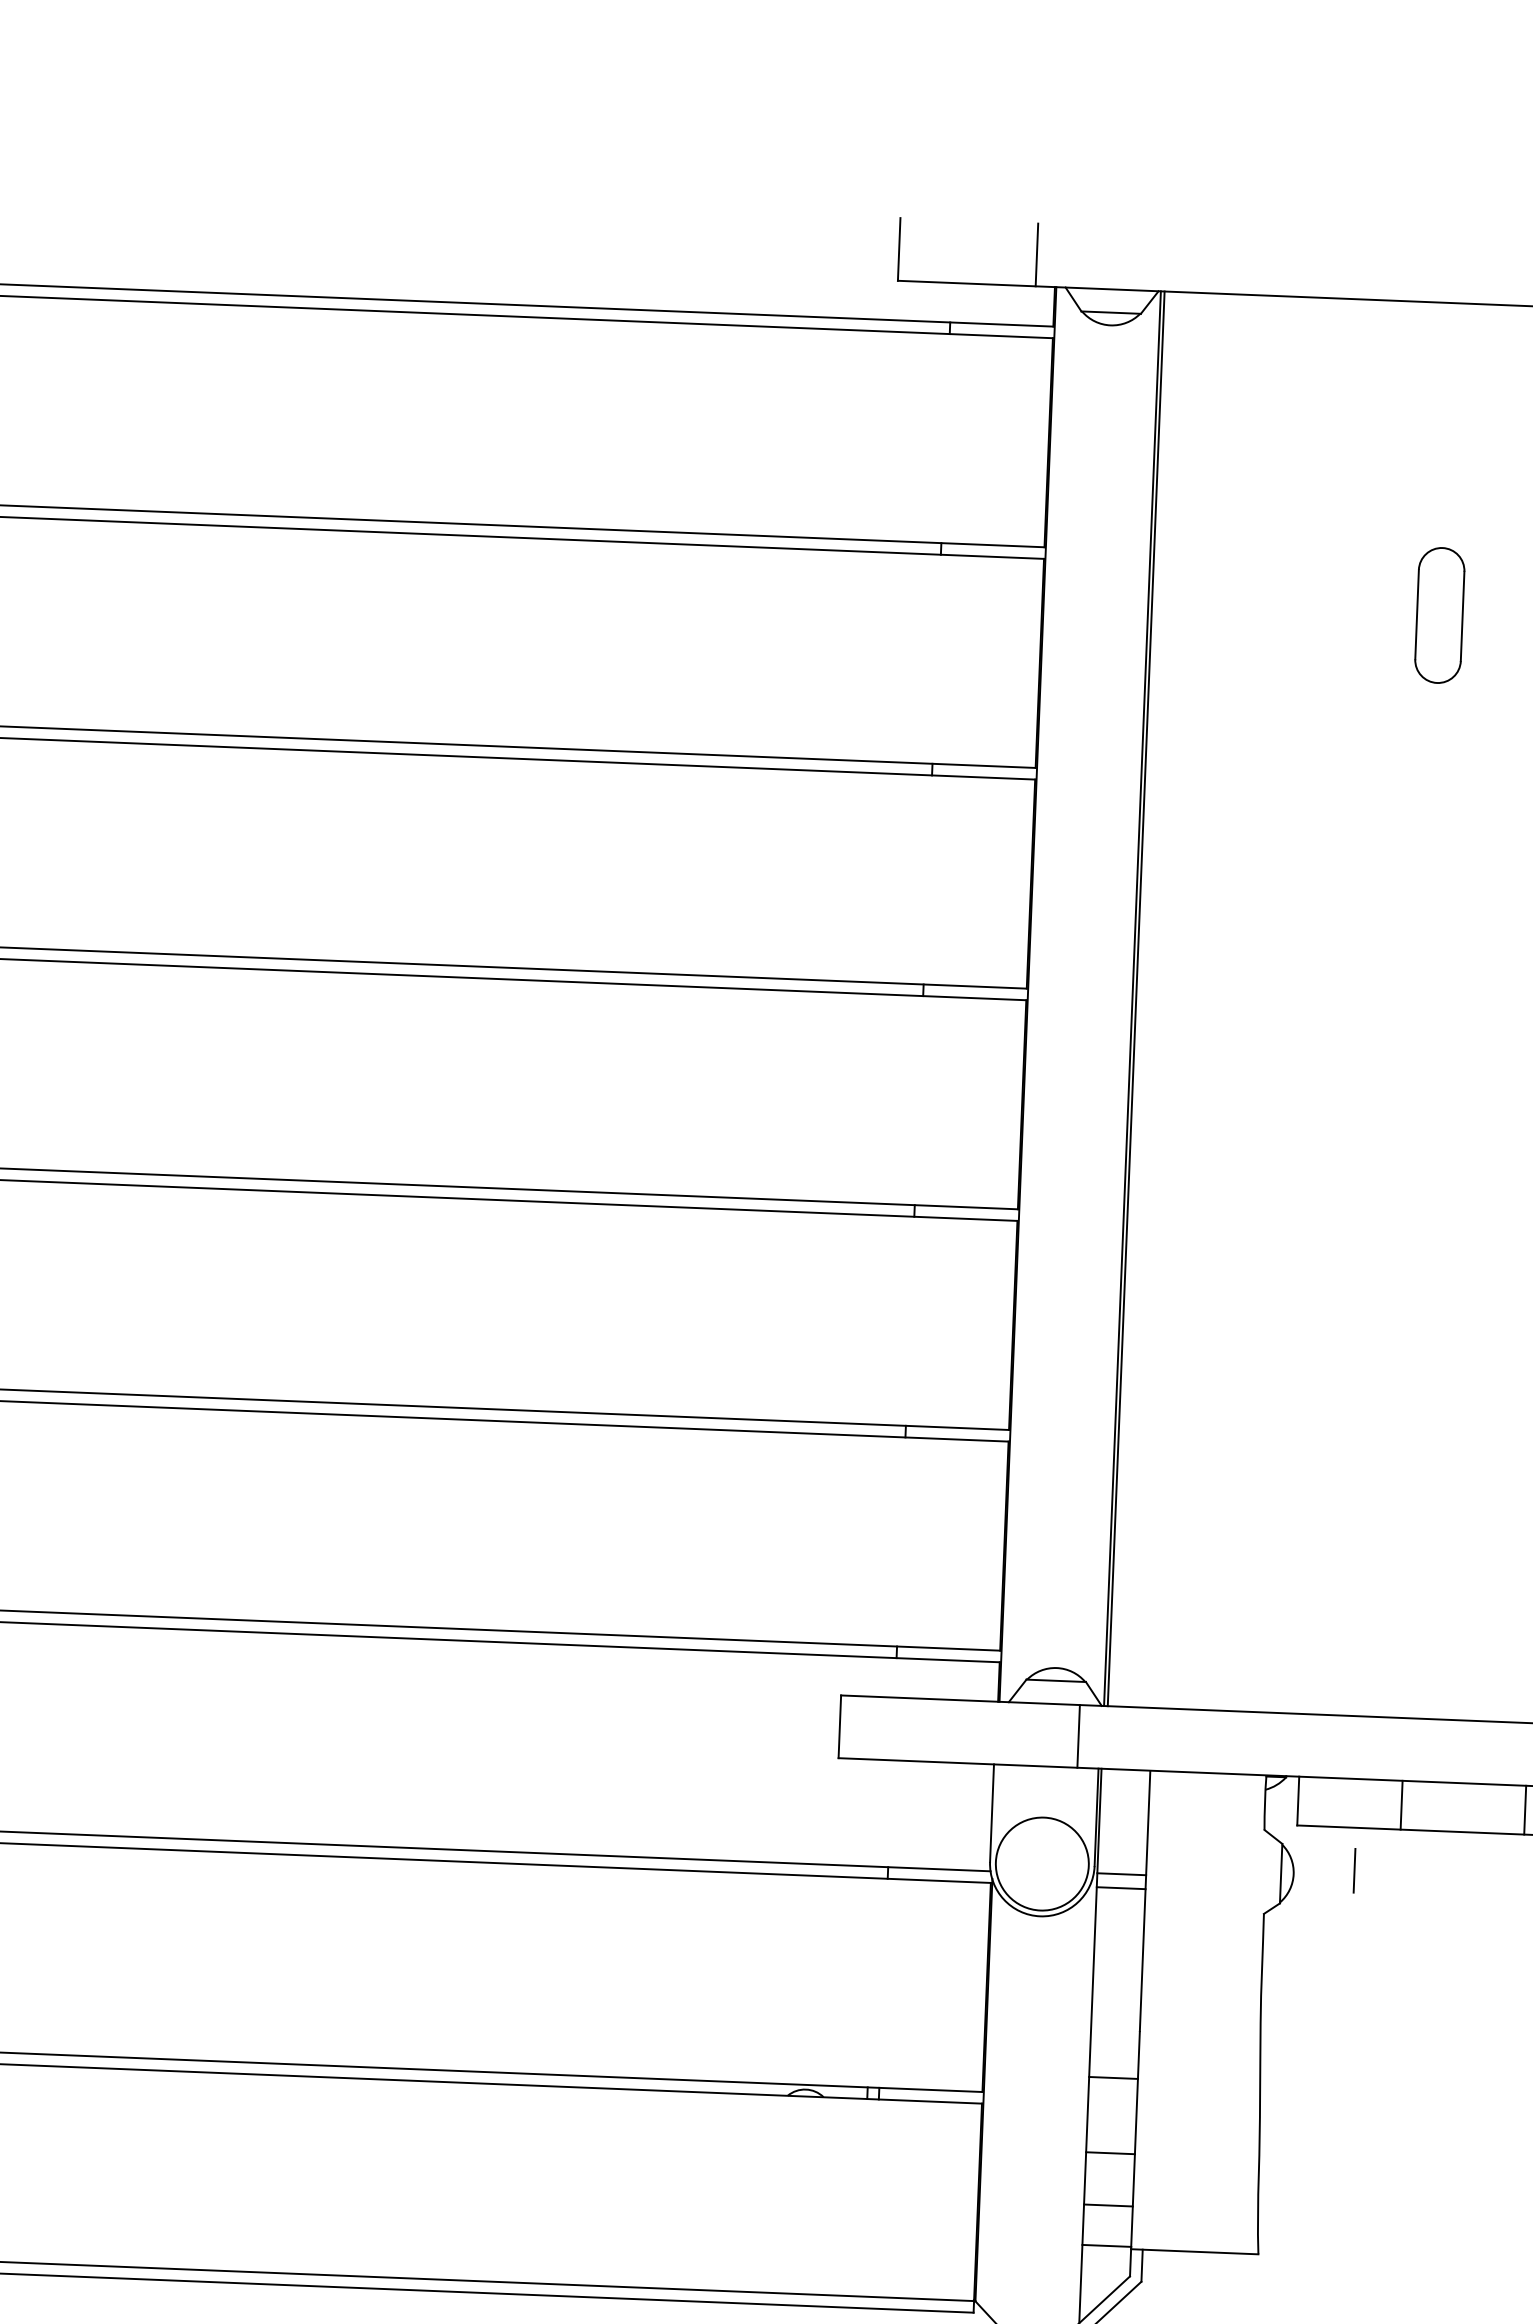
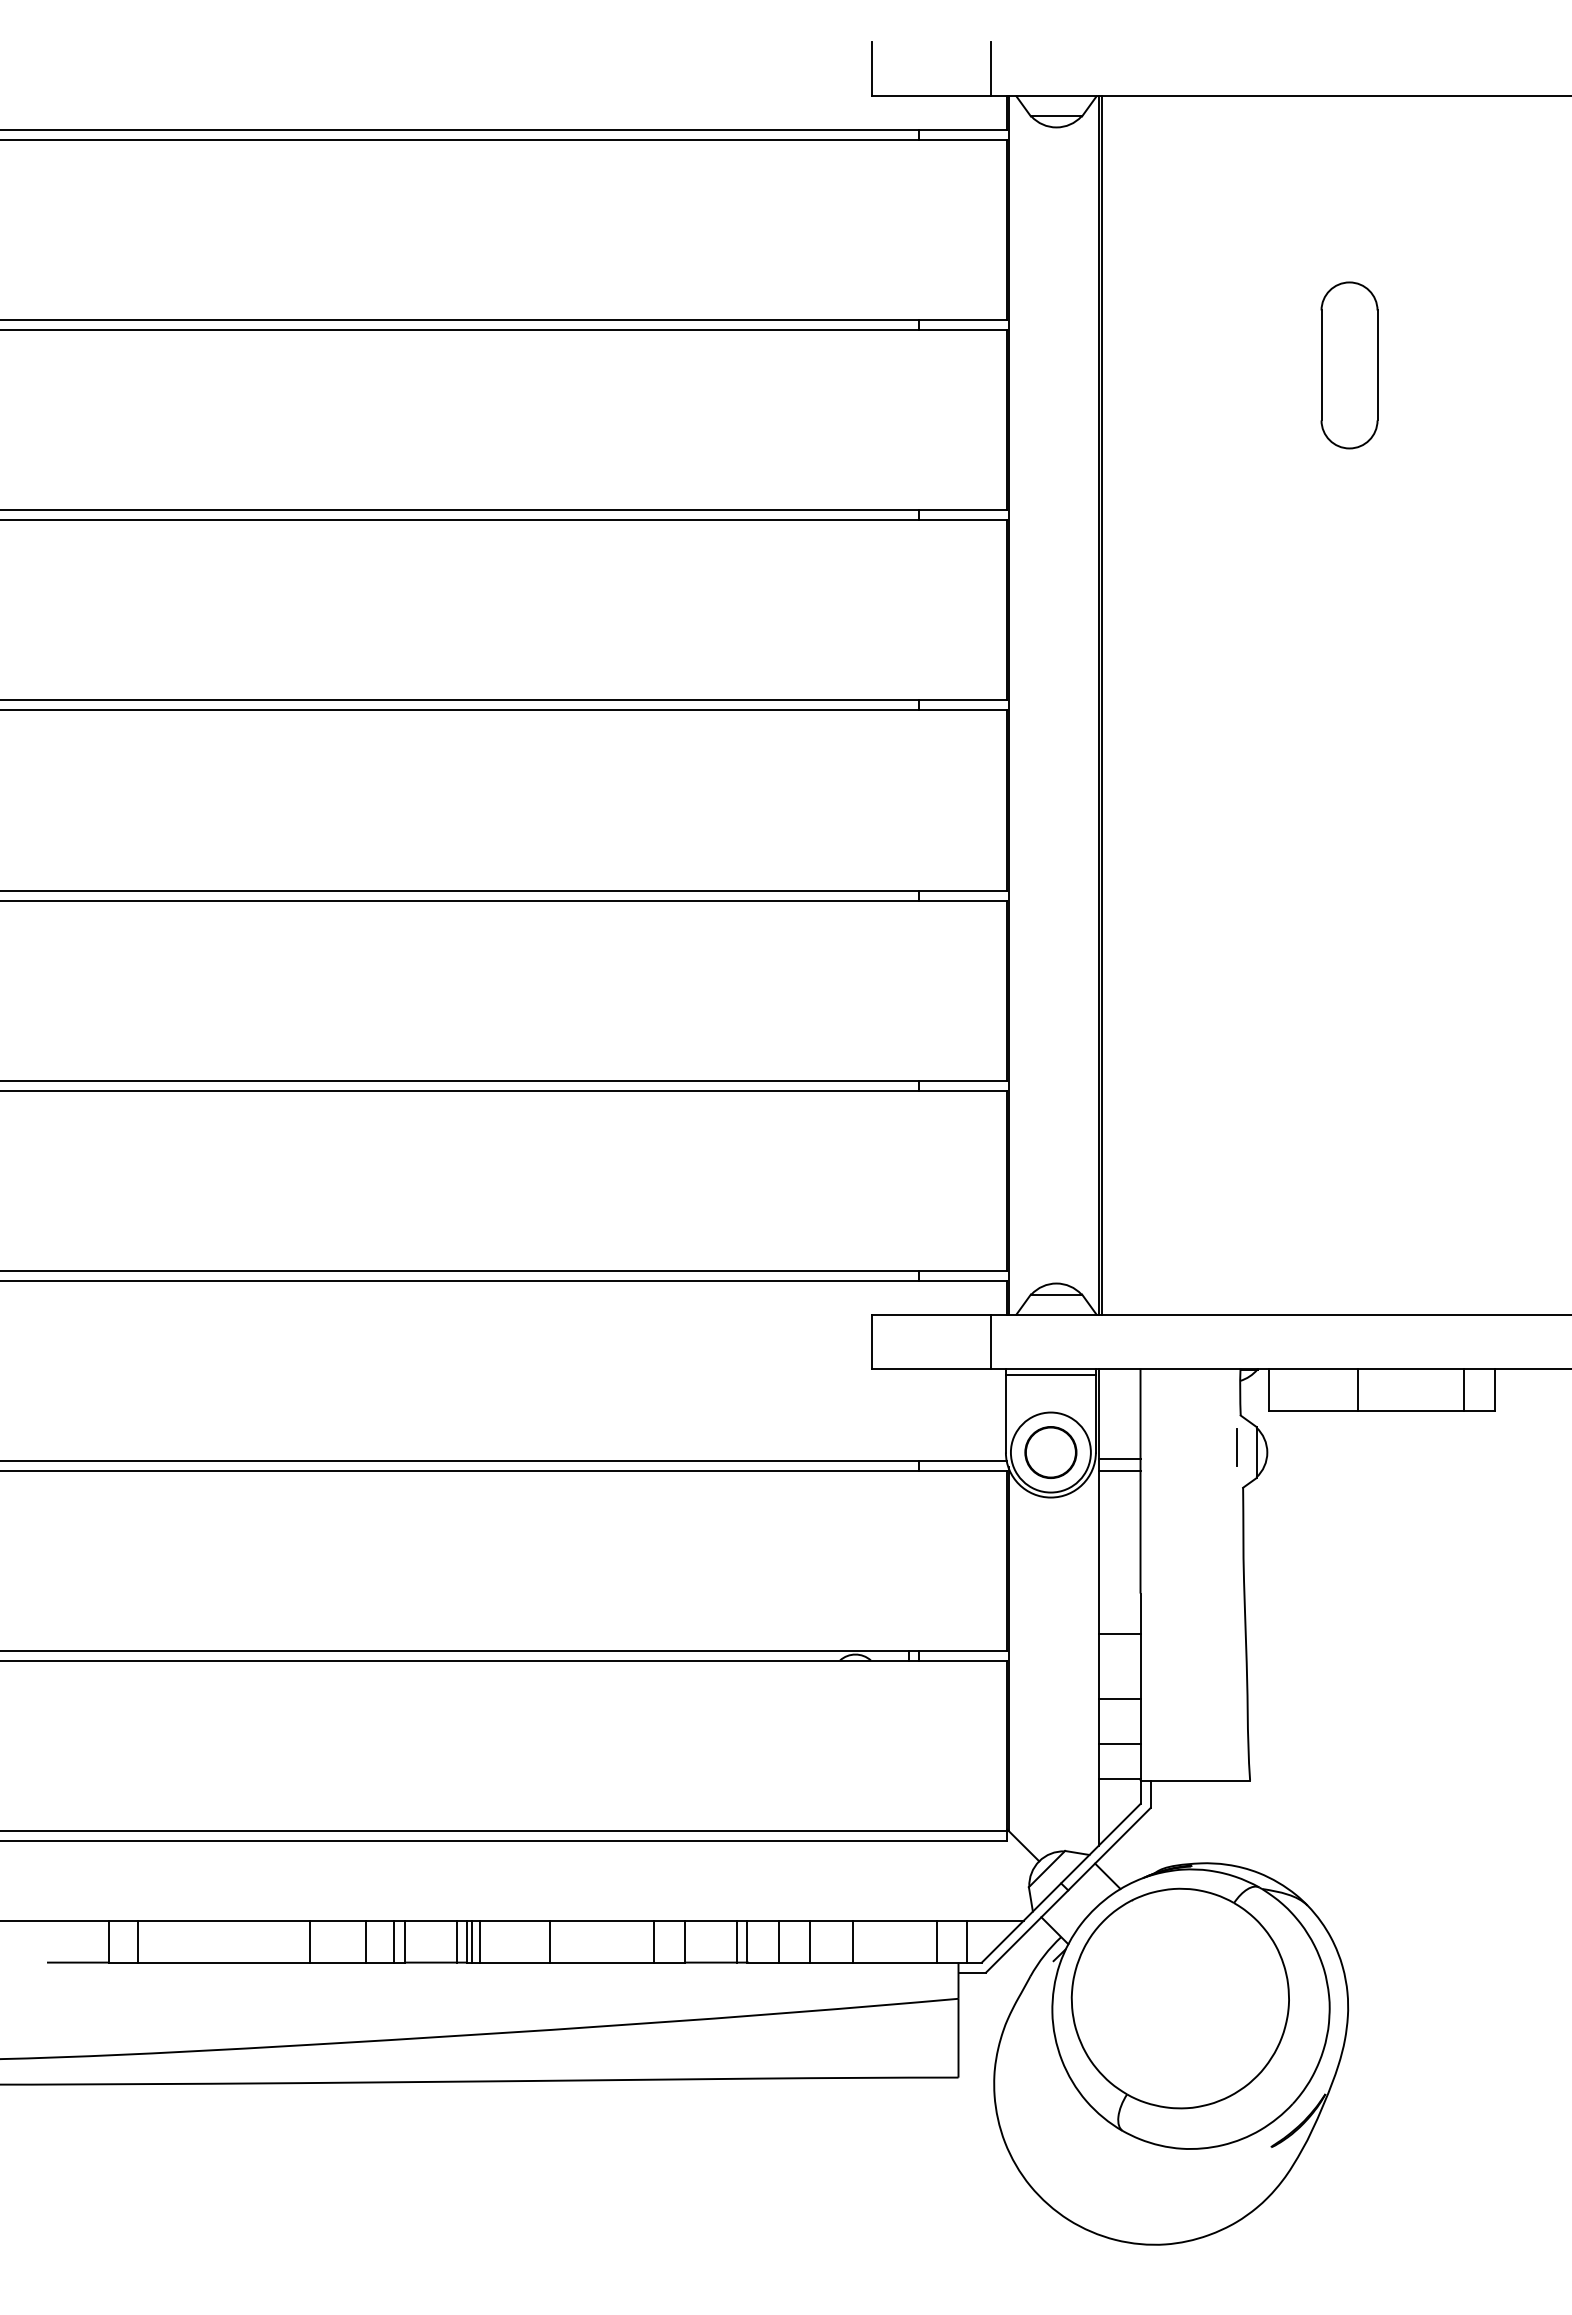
part: (1439, 615) -> (1349, 365), size x1.43
line: (1078, 1736) -> (990, 1341), moved
line: (1045, 1773) -> (1050, 1374), added
circle: (1041, 1863) -> (1050, 1452), added
line: (1354, 1870) -> (1236, 1447), moved

